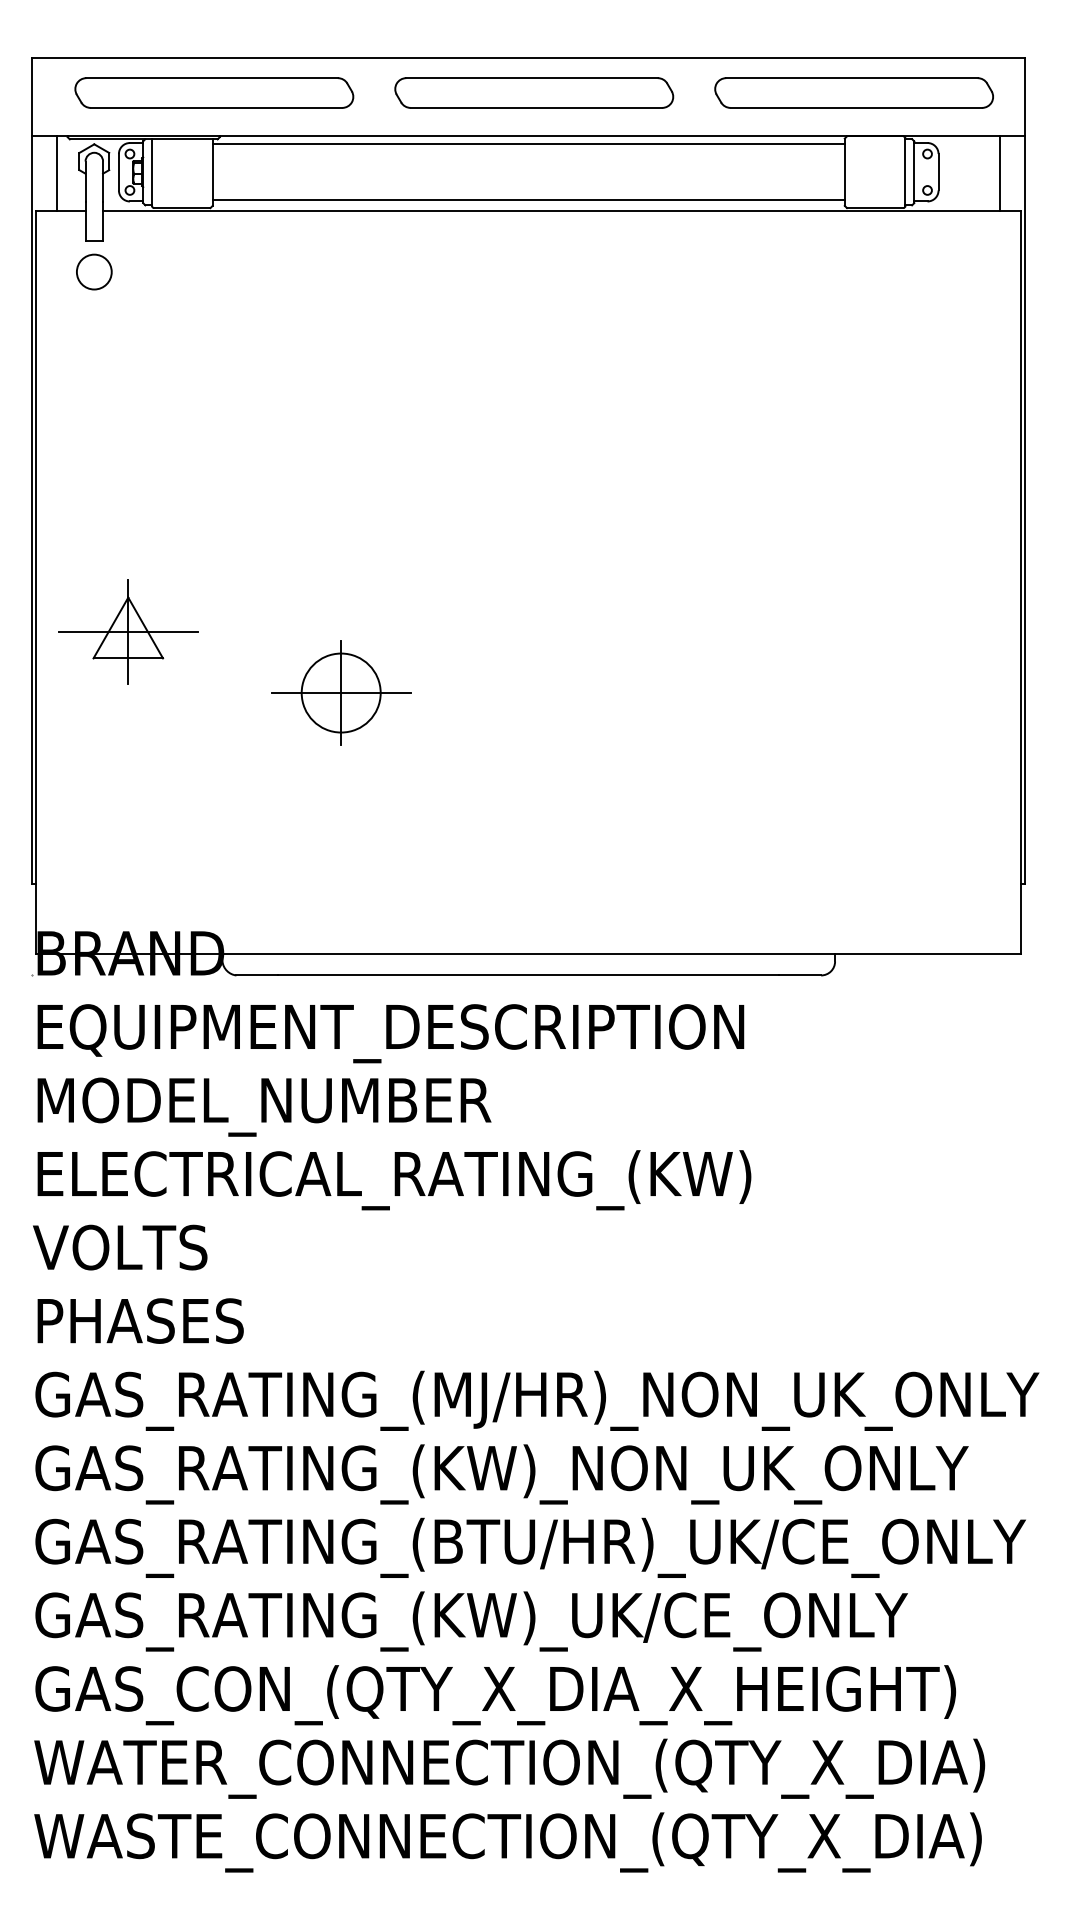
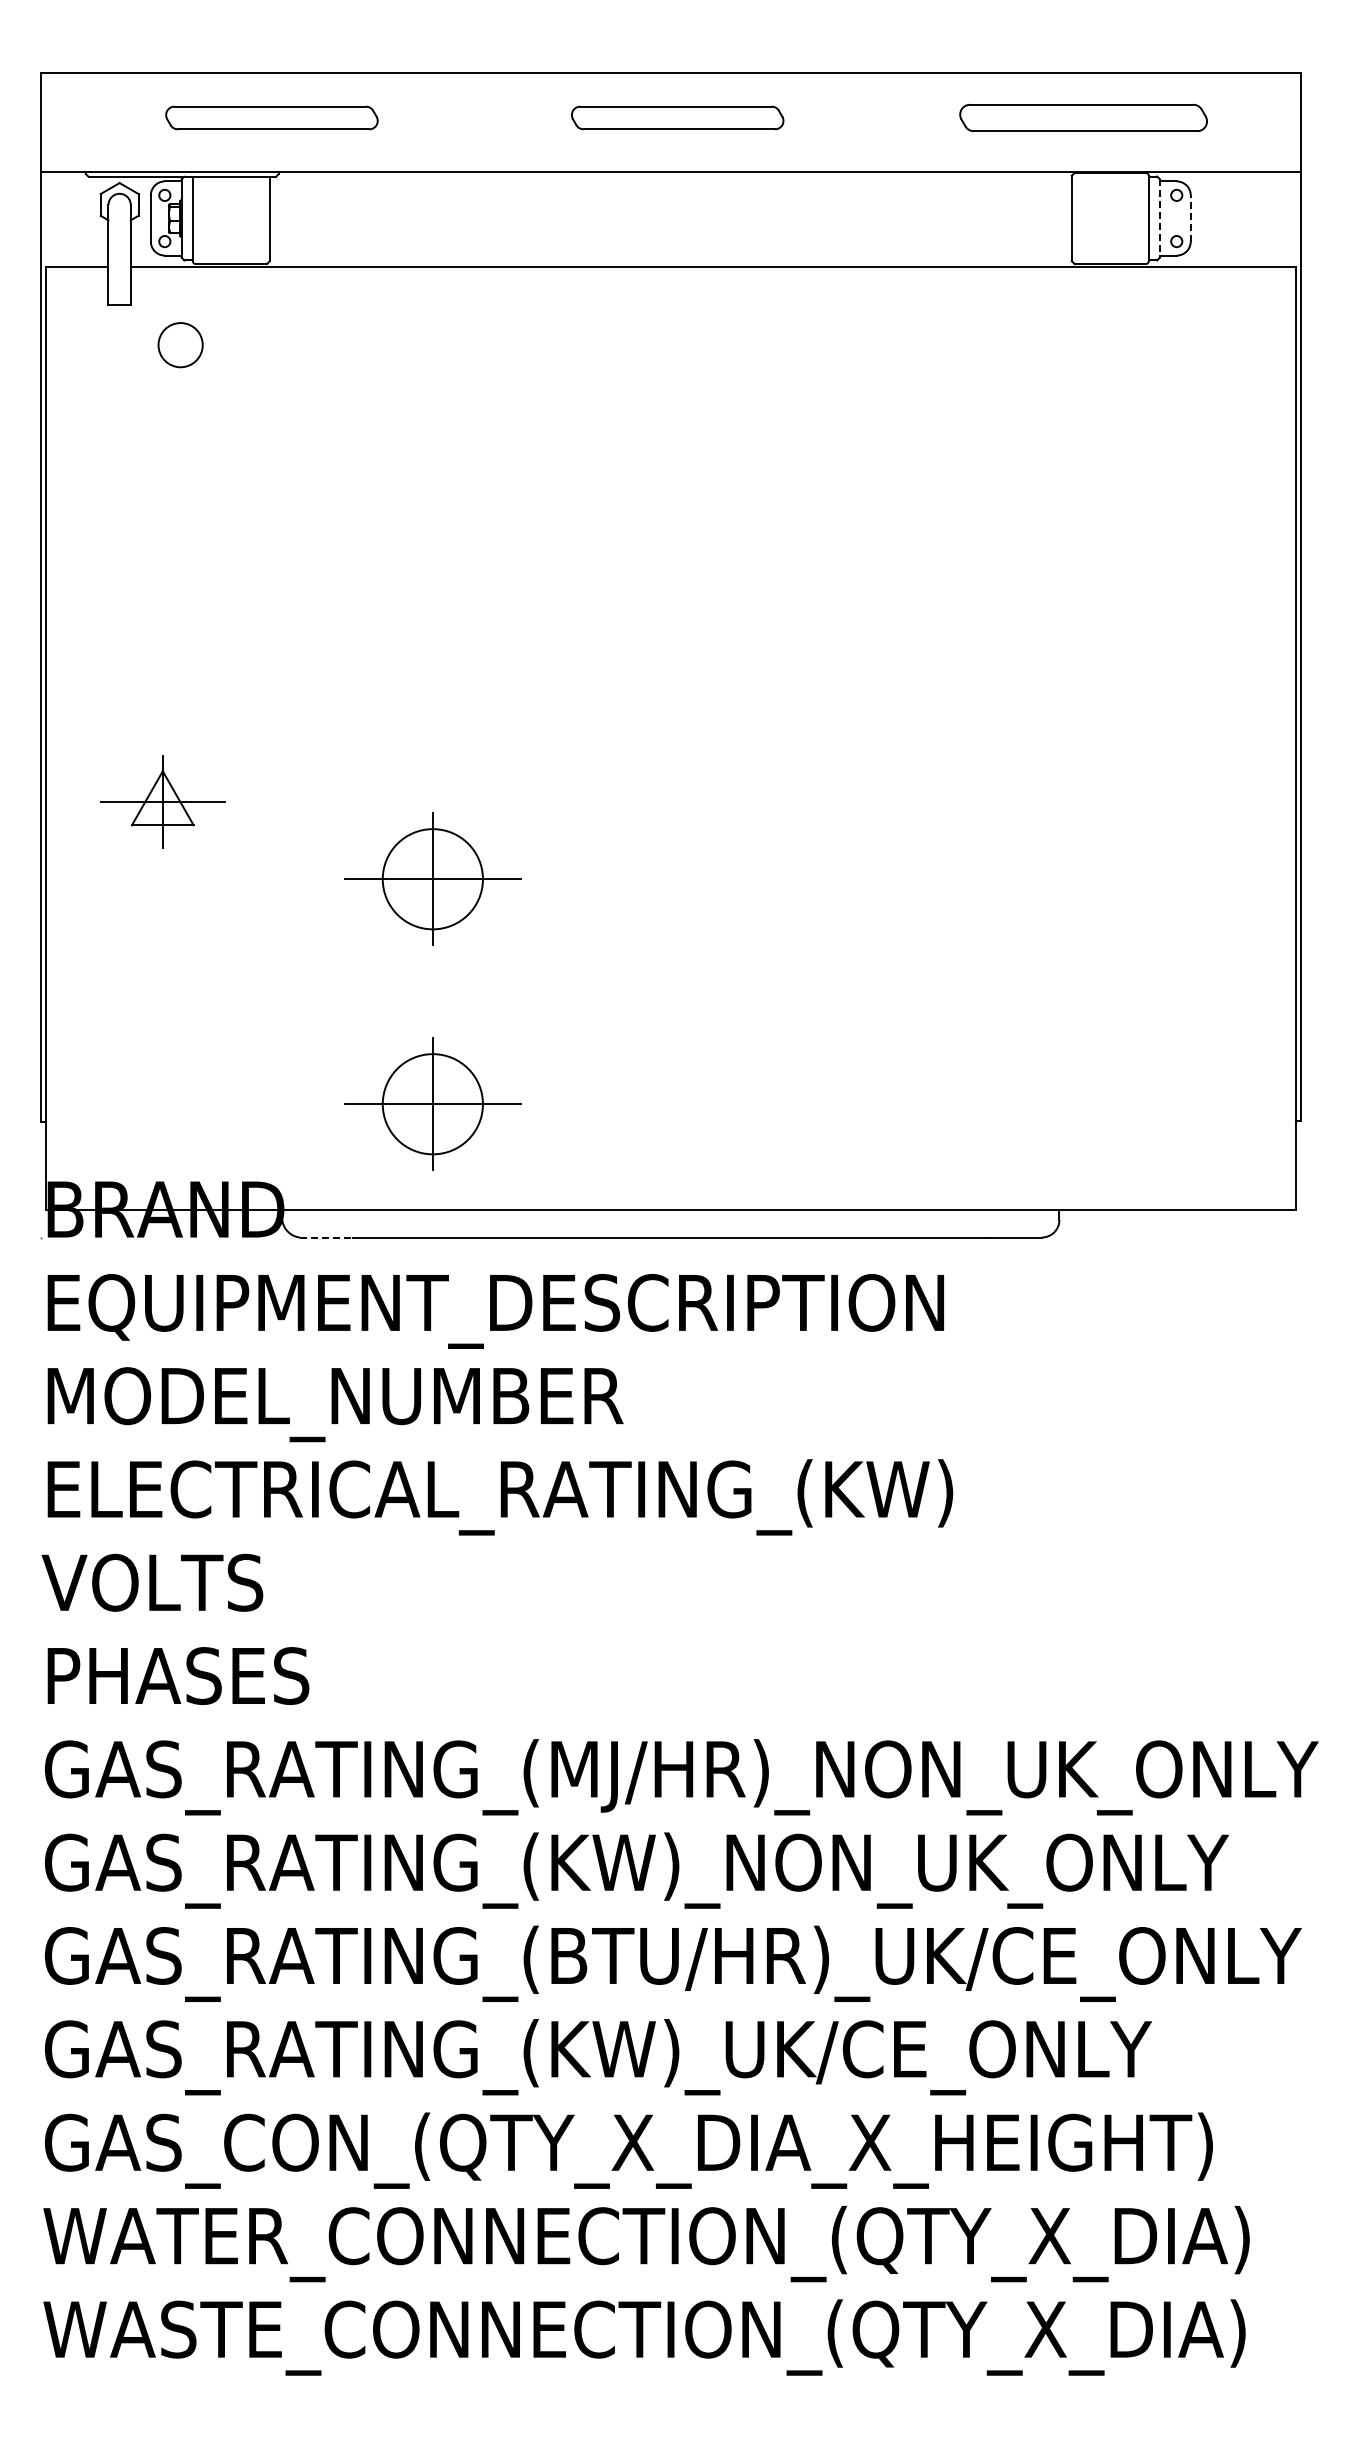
part: (214, 92) -> (271, 117), size x0.6
part: (534, 92) -> (677, 117), size x0.6
part: (854, 92) -> (1083, 117), size x0.7
line: (528, 143) -> (670, 182), removed
line: (938, 172) -> (1190, 218), solid -> dashed
line: (57, 173) -> (72, 219), removed
line: (913, 173) -> (1159, 219), solid -> dashed
line: (999, 173) -> (1268, 219), removed
line: (528, 200) -> (670, 254), removed
circle: (94, 272) -> (180, 345), moved
part: (128, 631) -> (162, 801), size x0.7
part: (340, 869) -> (432, 1103), added
line: (257, 975) -> (326, 1237), solid -> dashed

